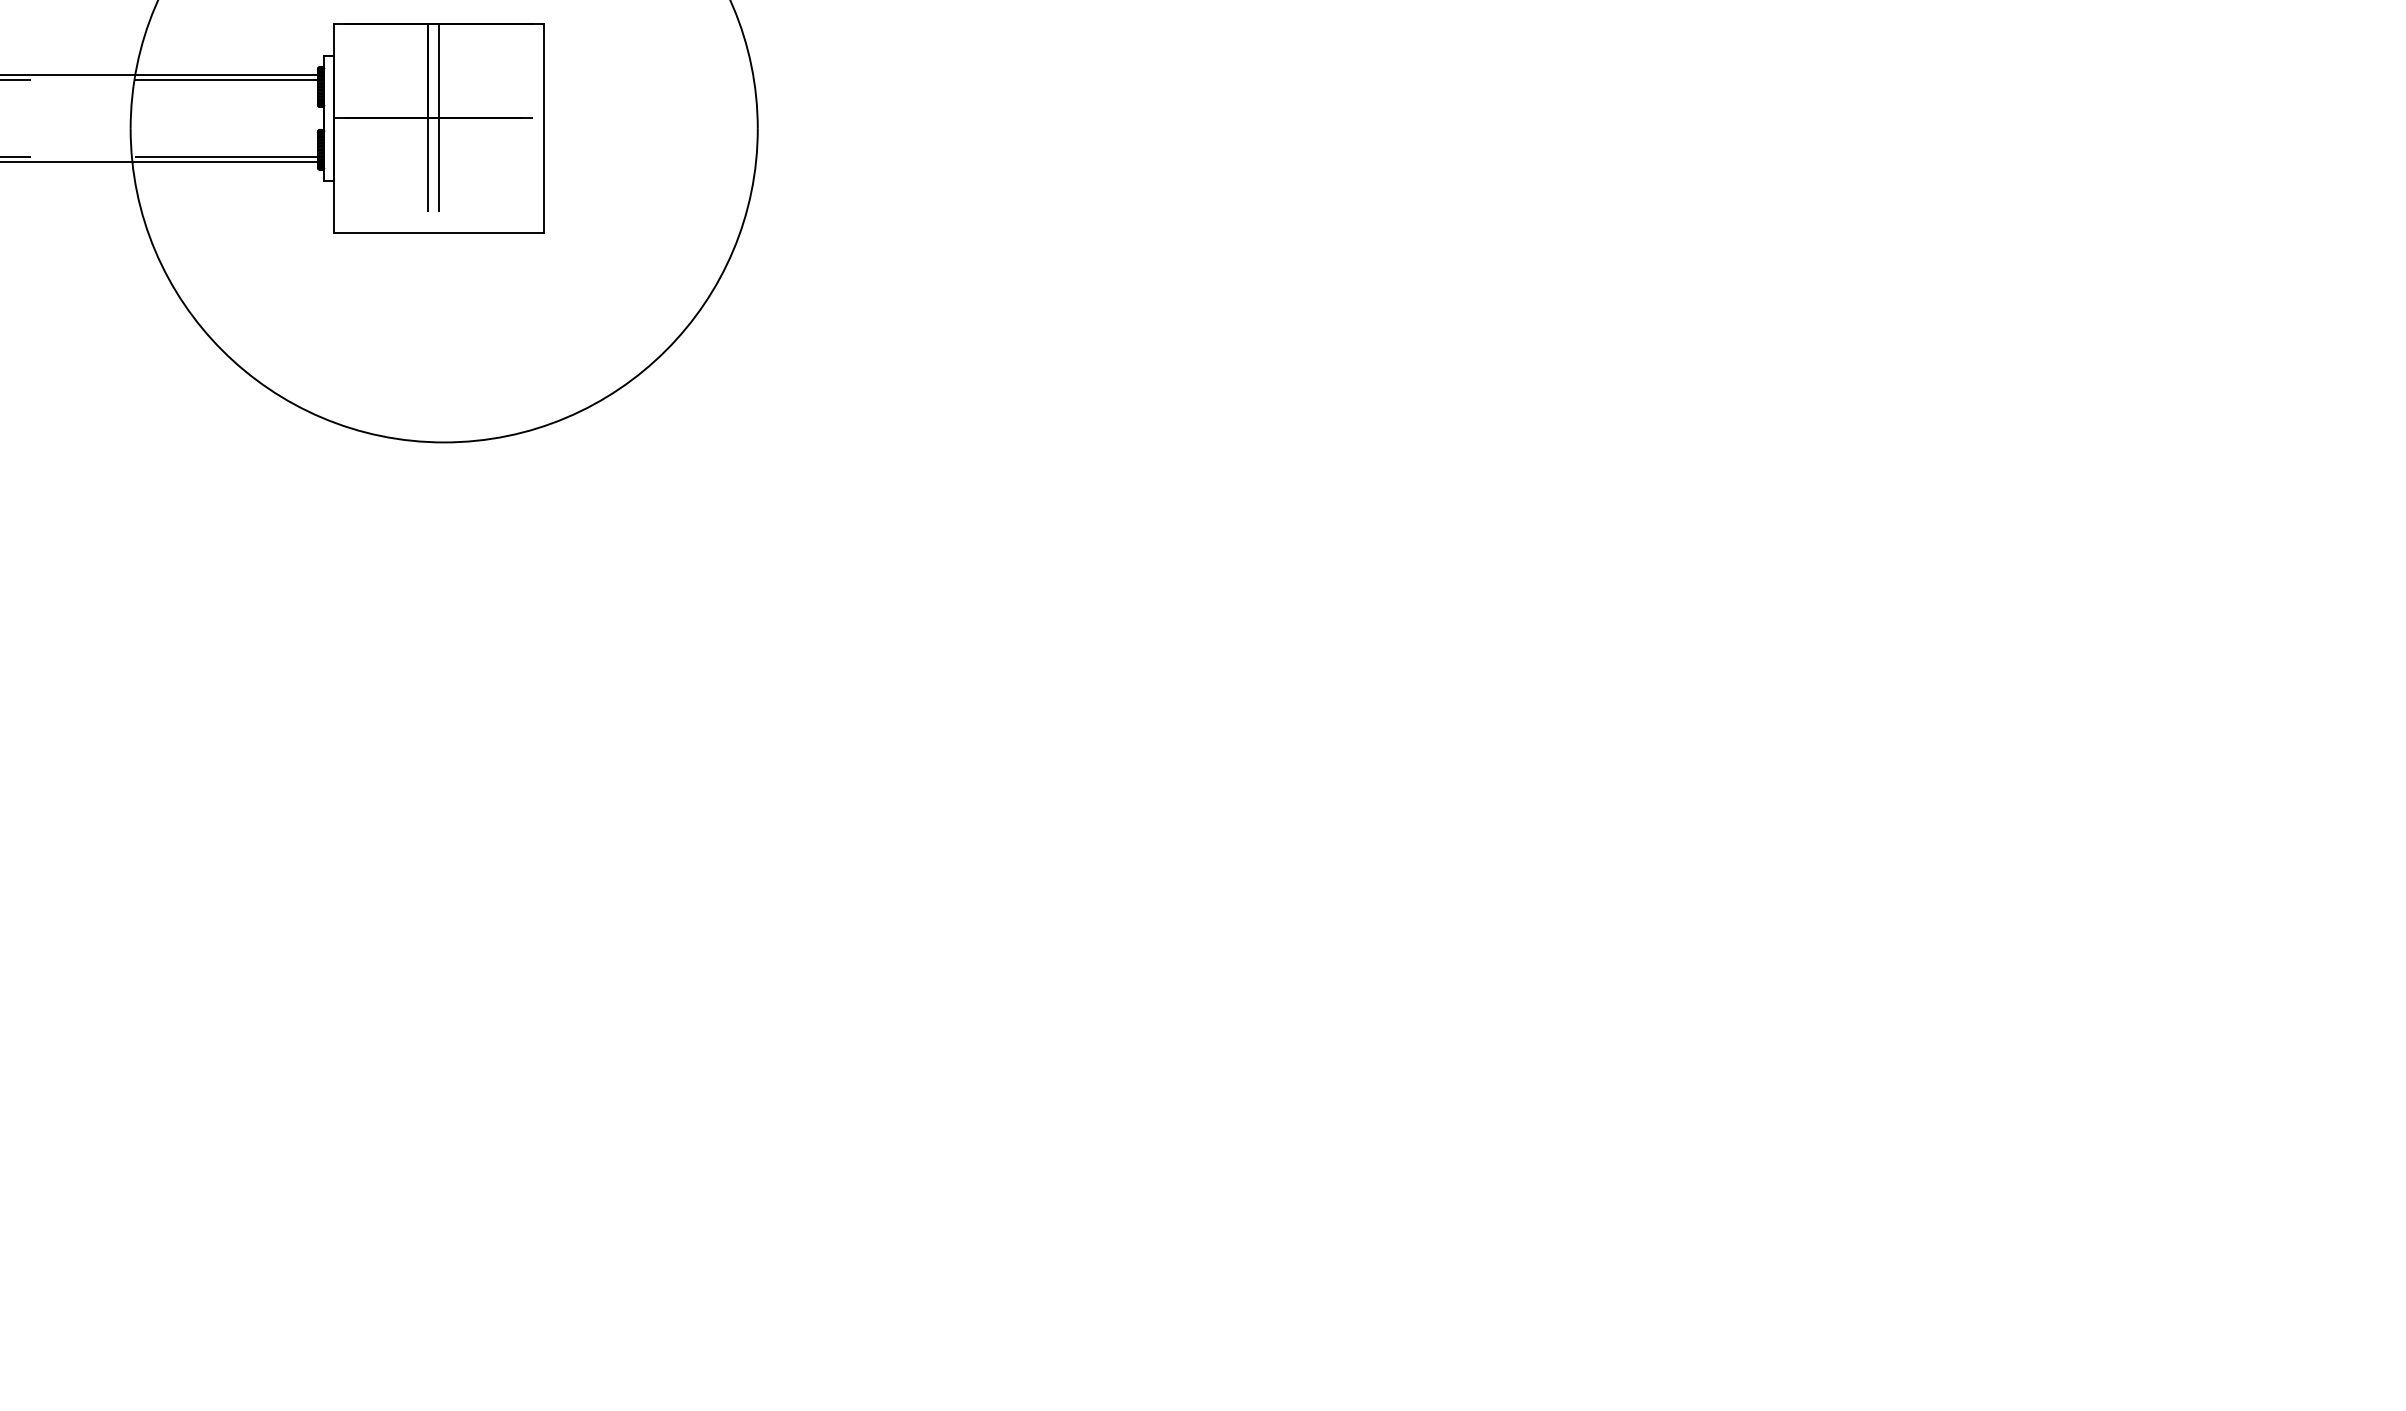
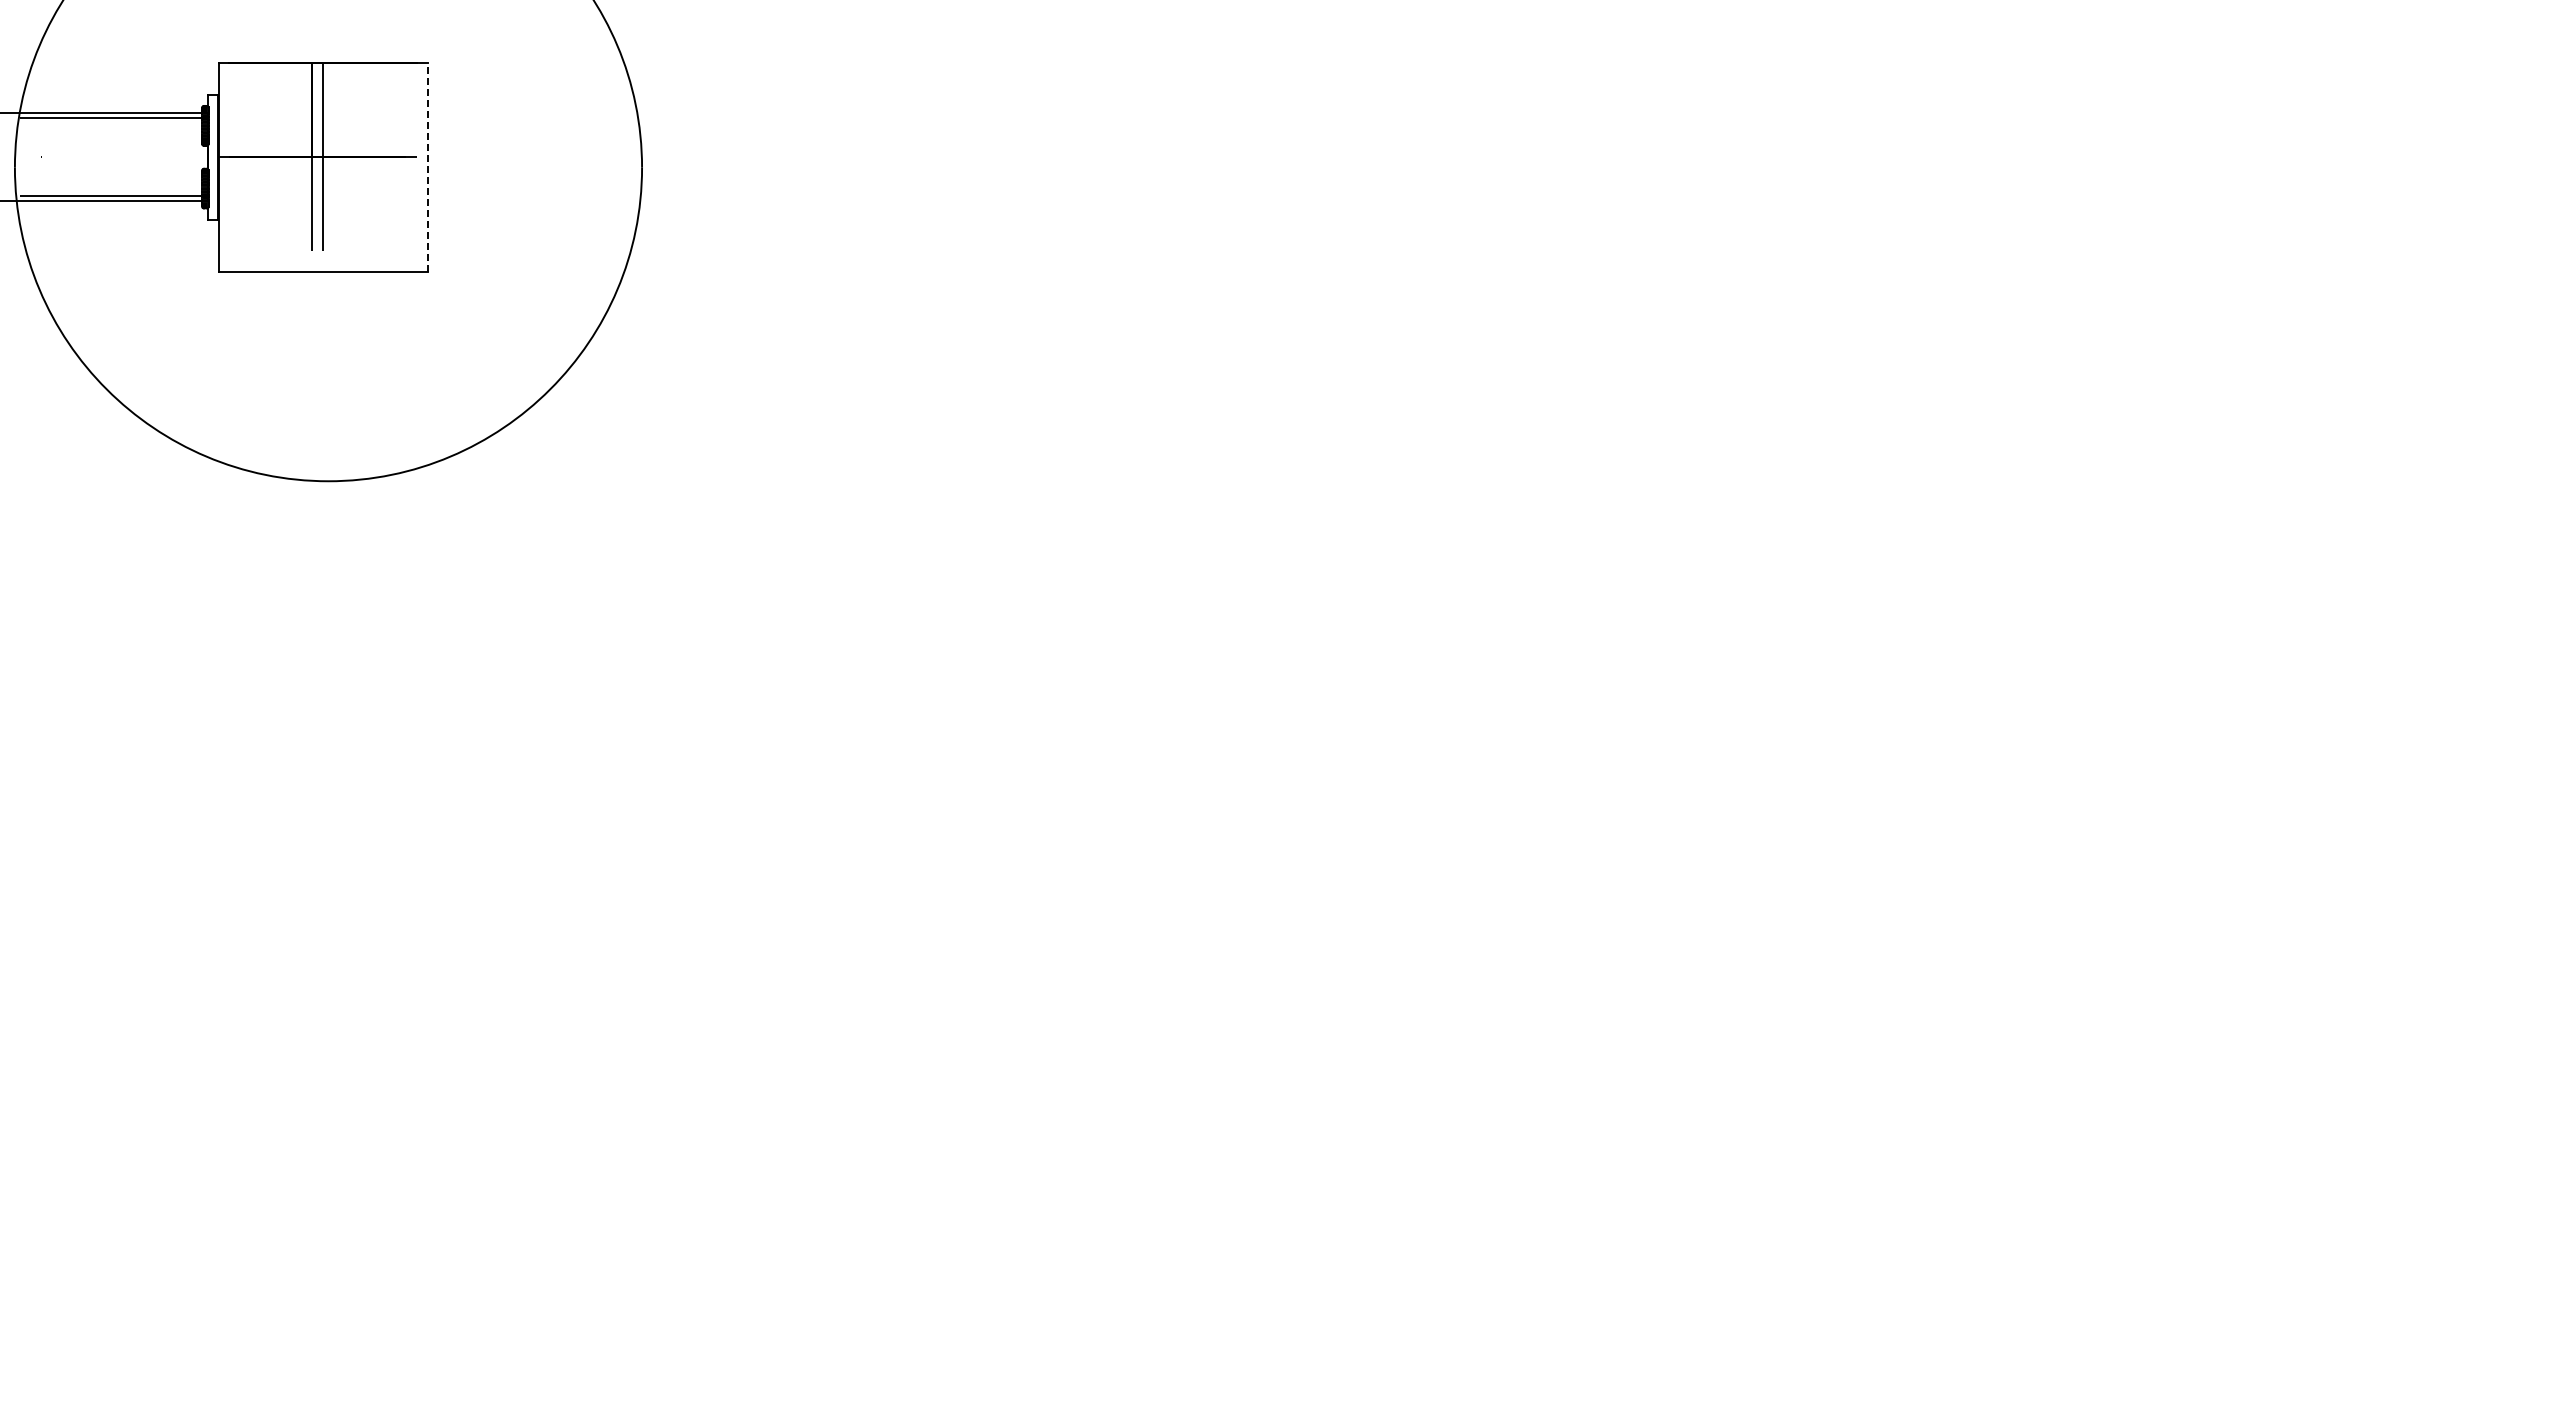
line: (543, 128) -> (427, 167), solid -> dashed

